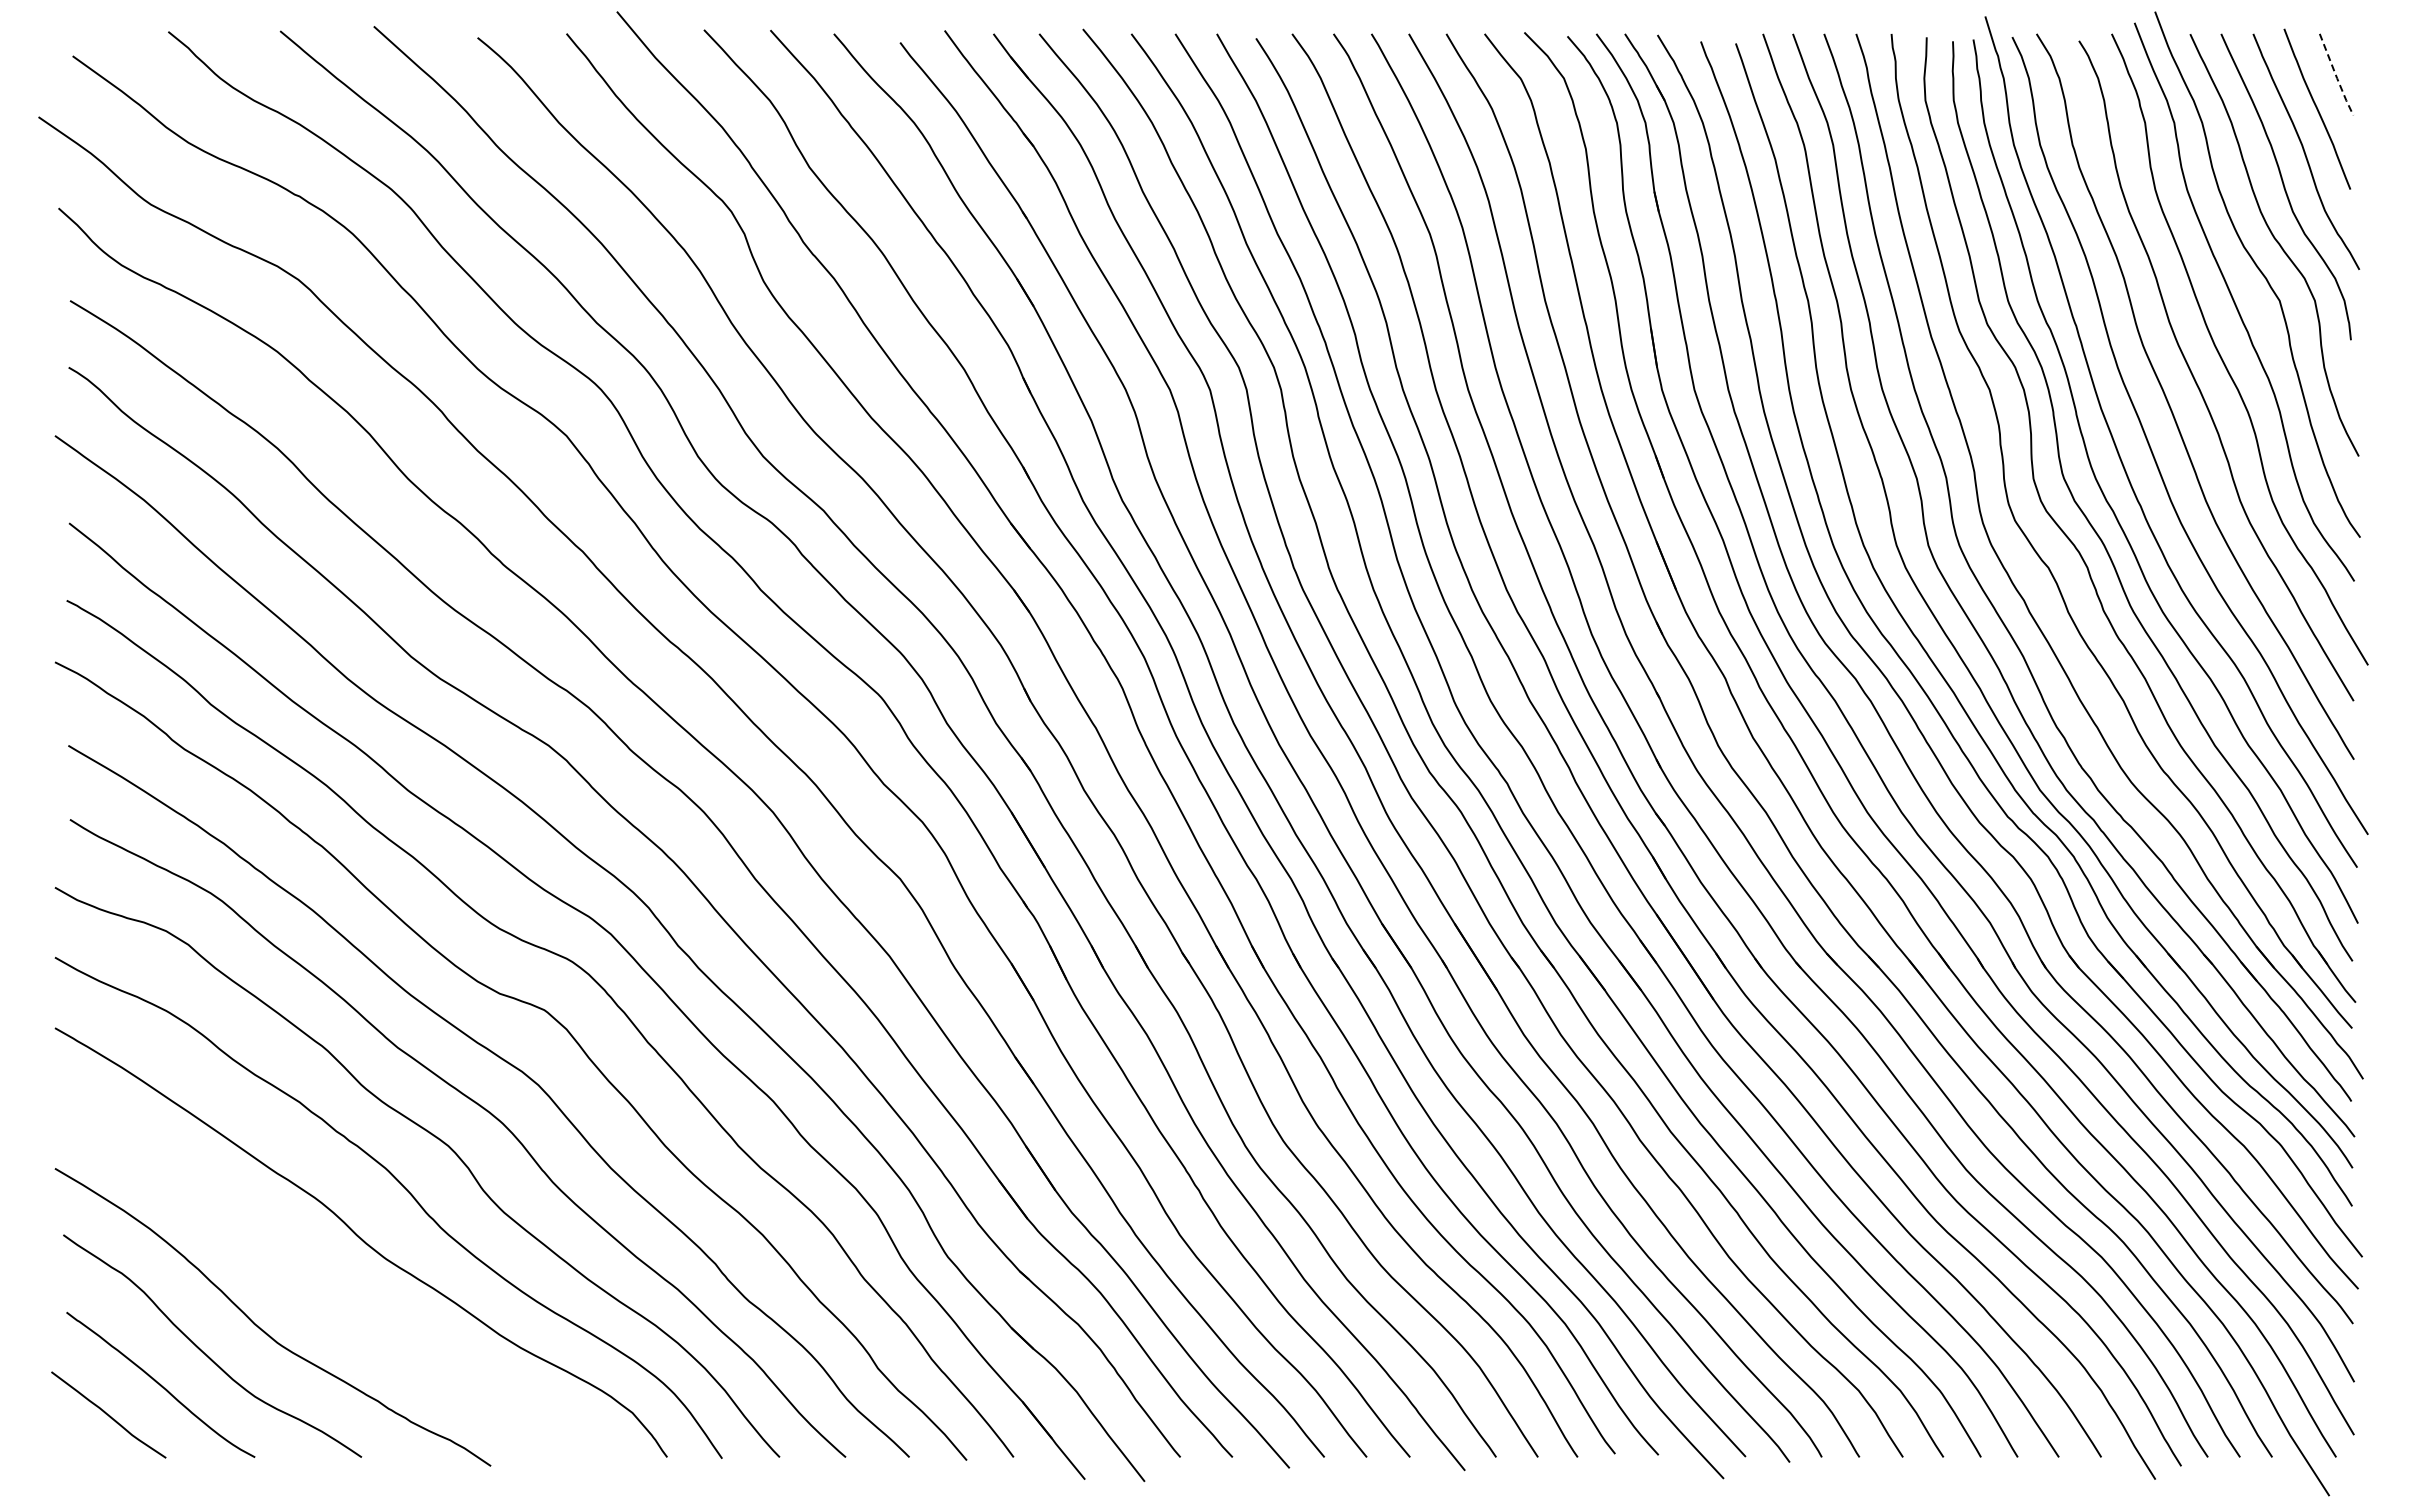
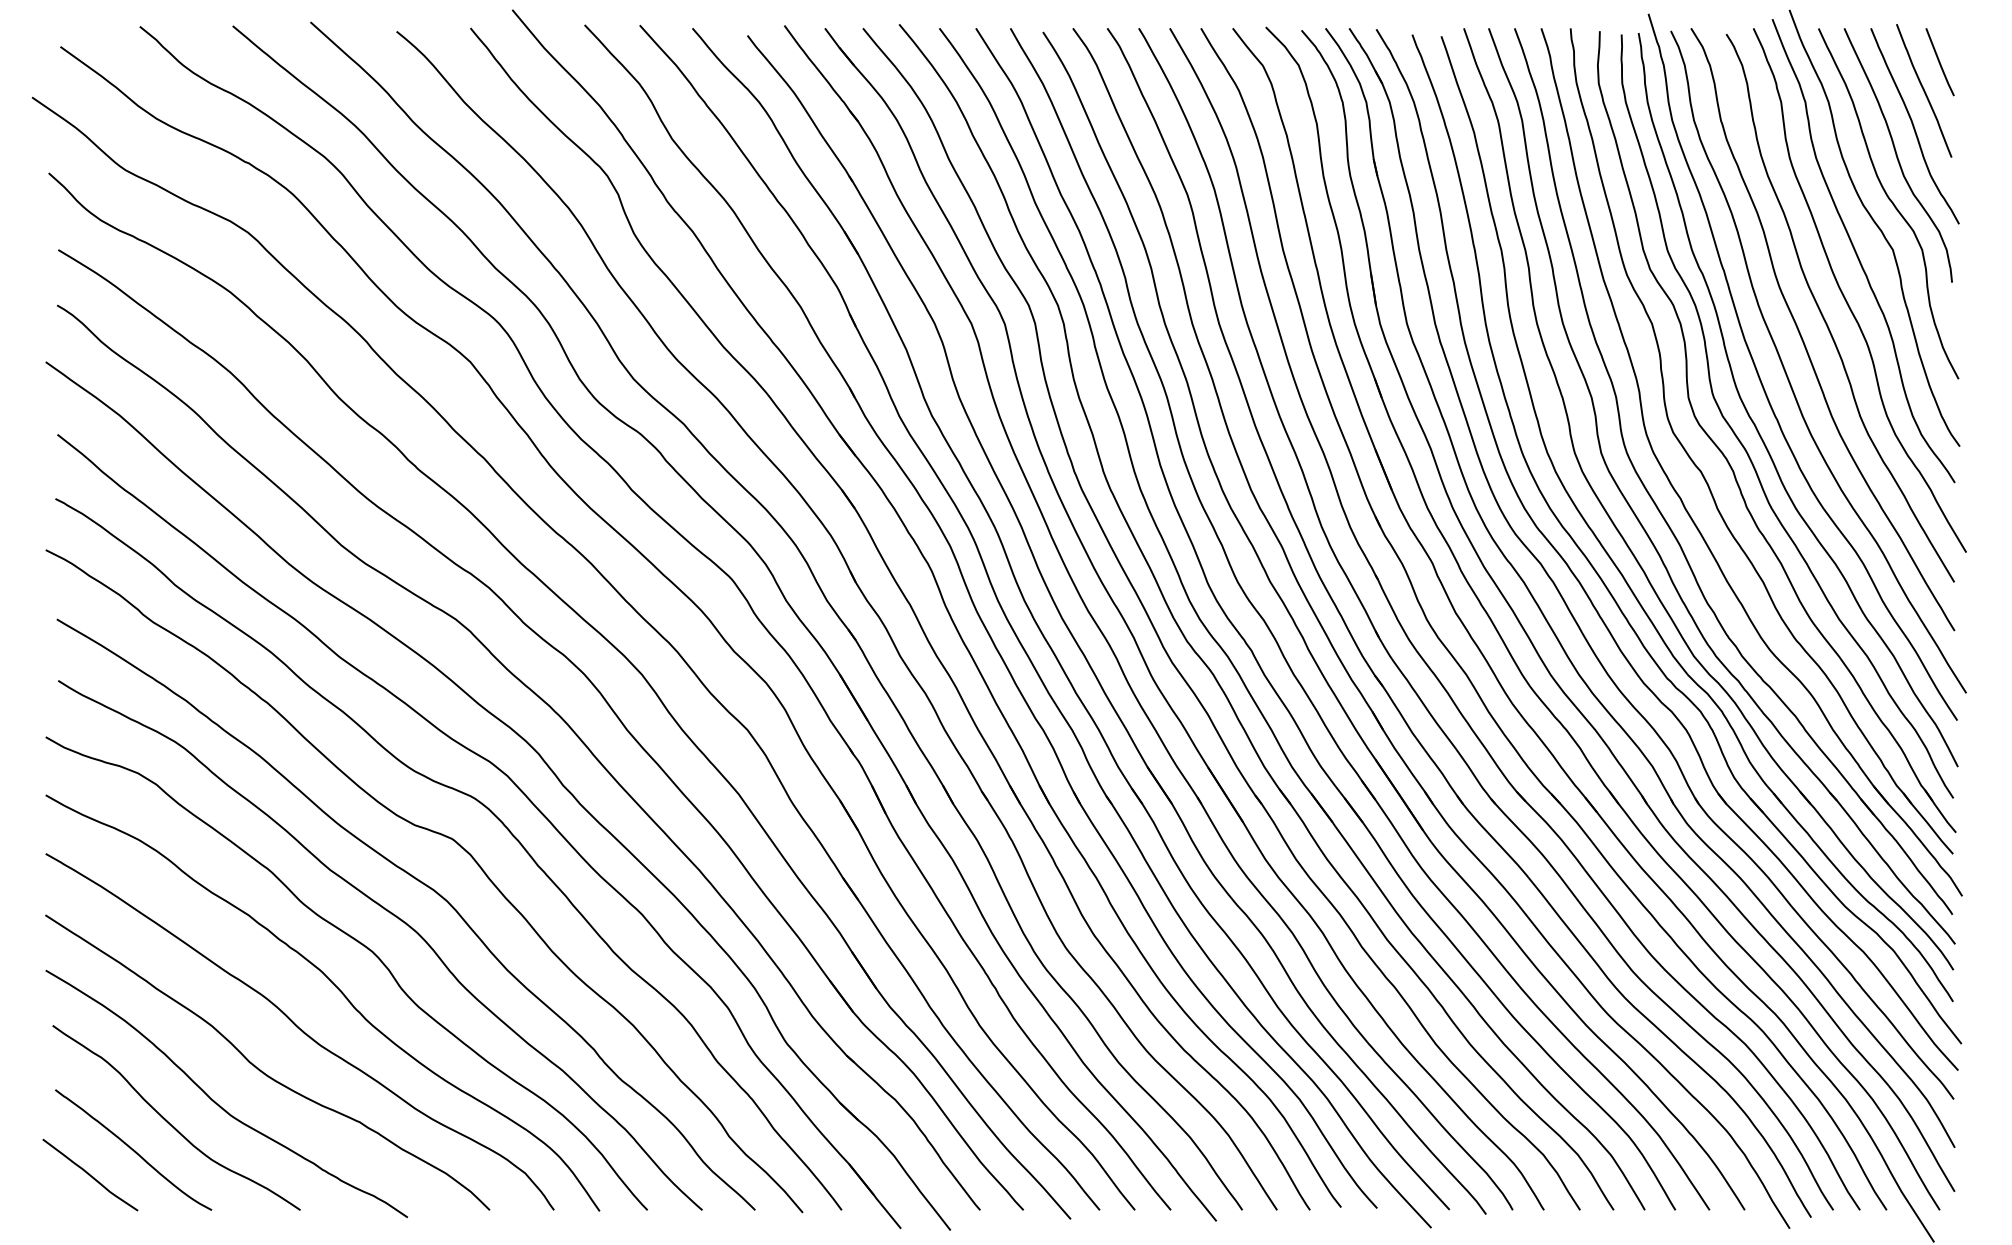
line: (2336, 76) -> (1940, 63), dashed -> solid
curve: (314, 1288) -> (261, 1070), added

